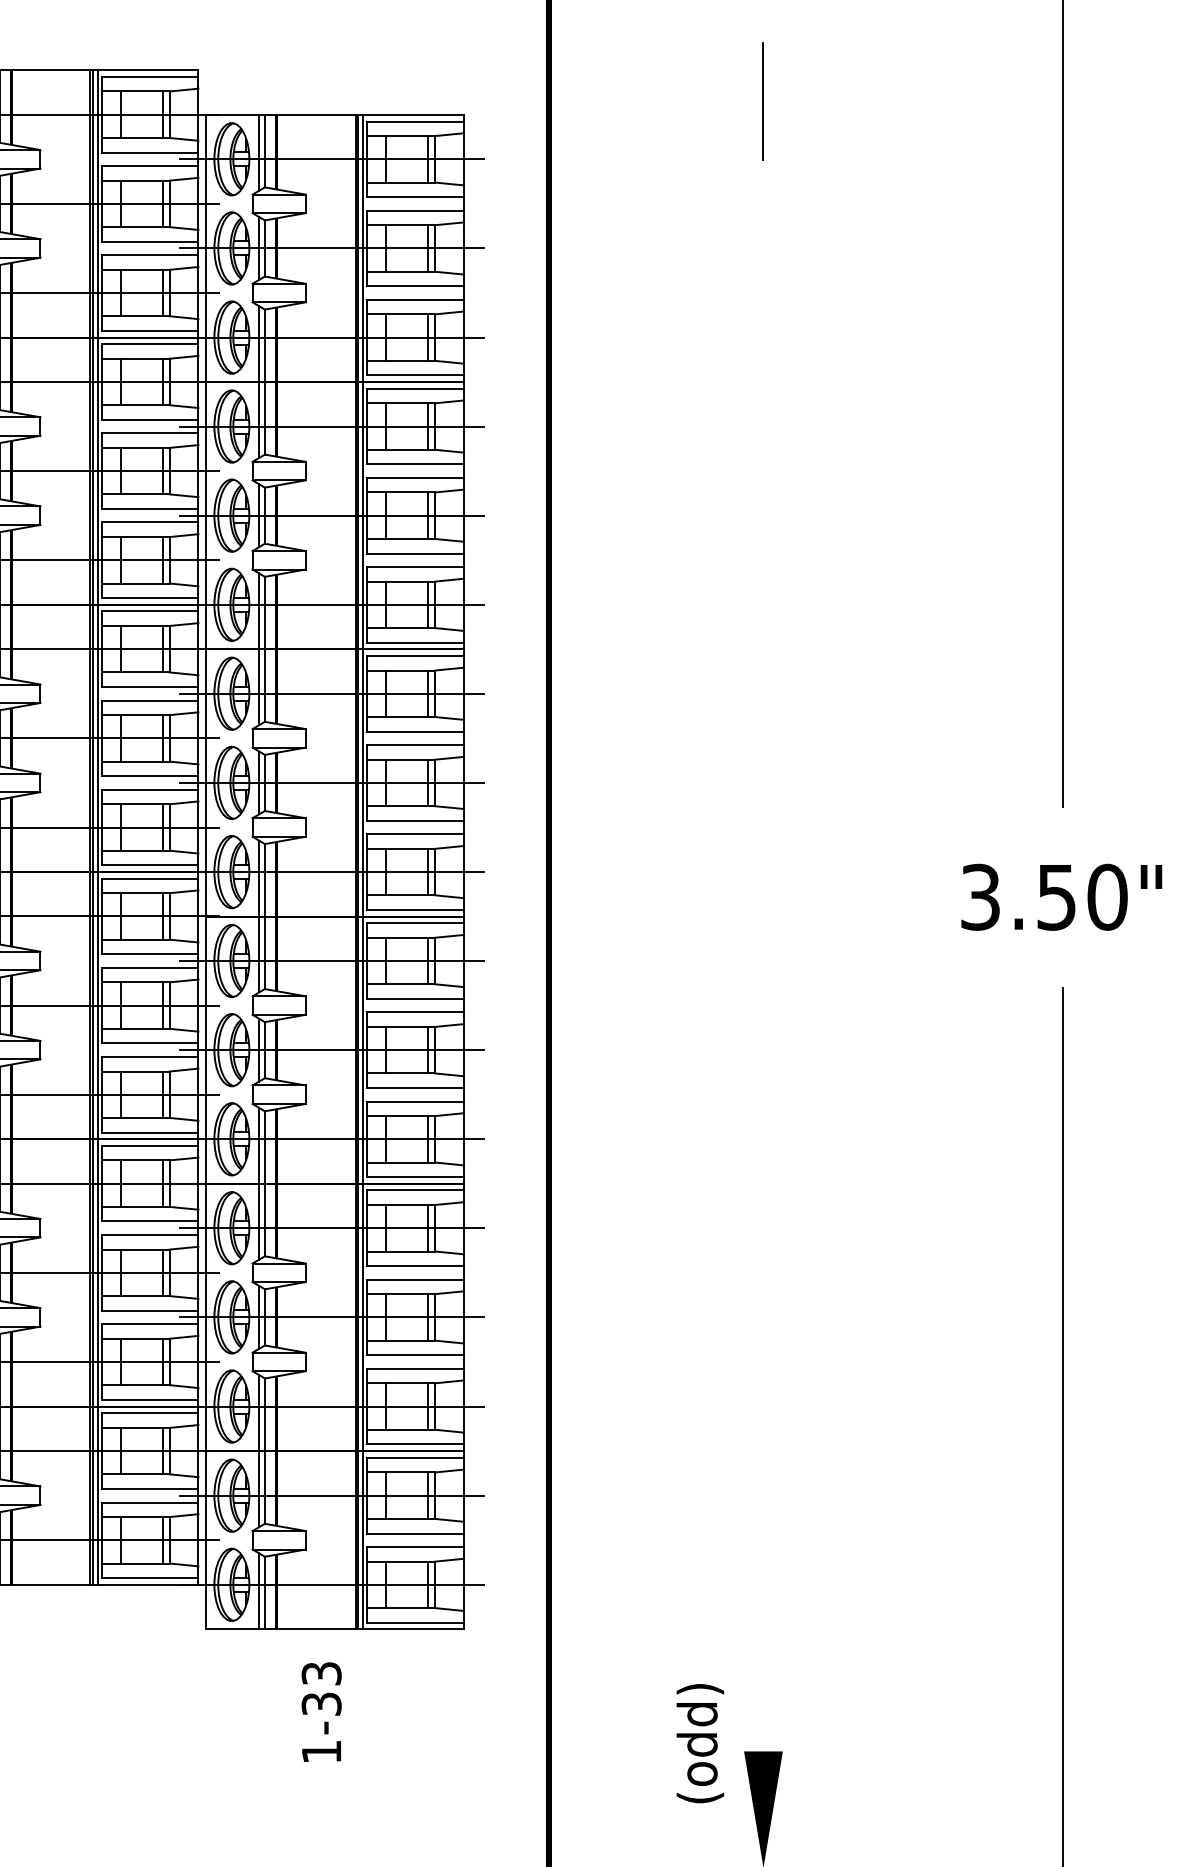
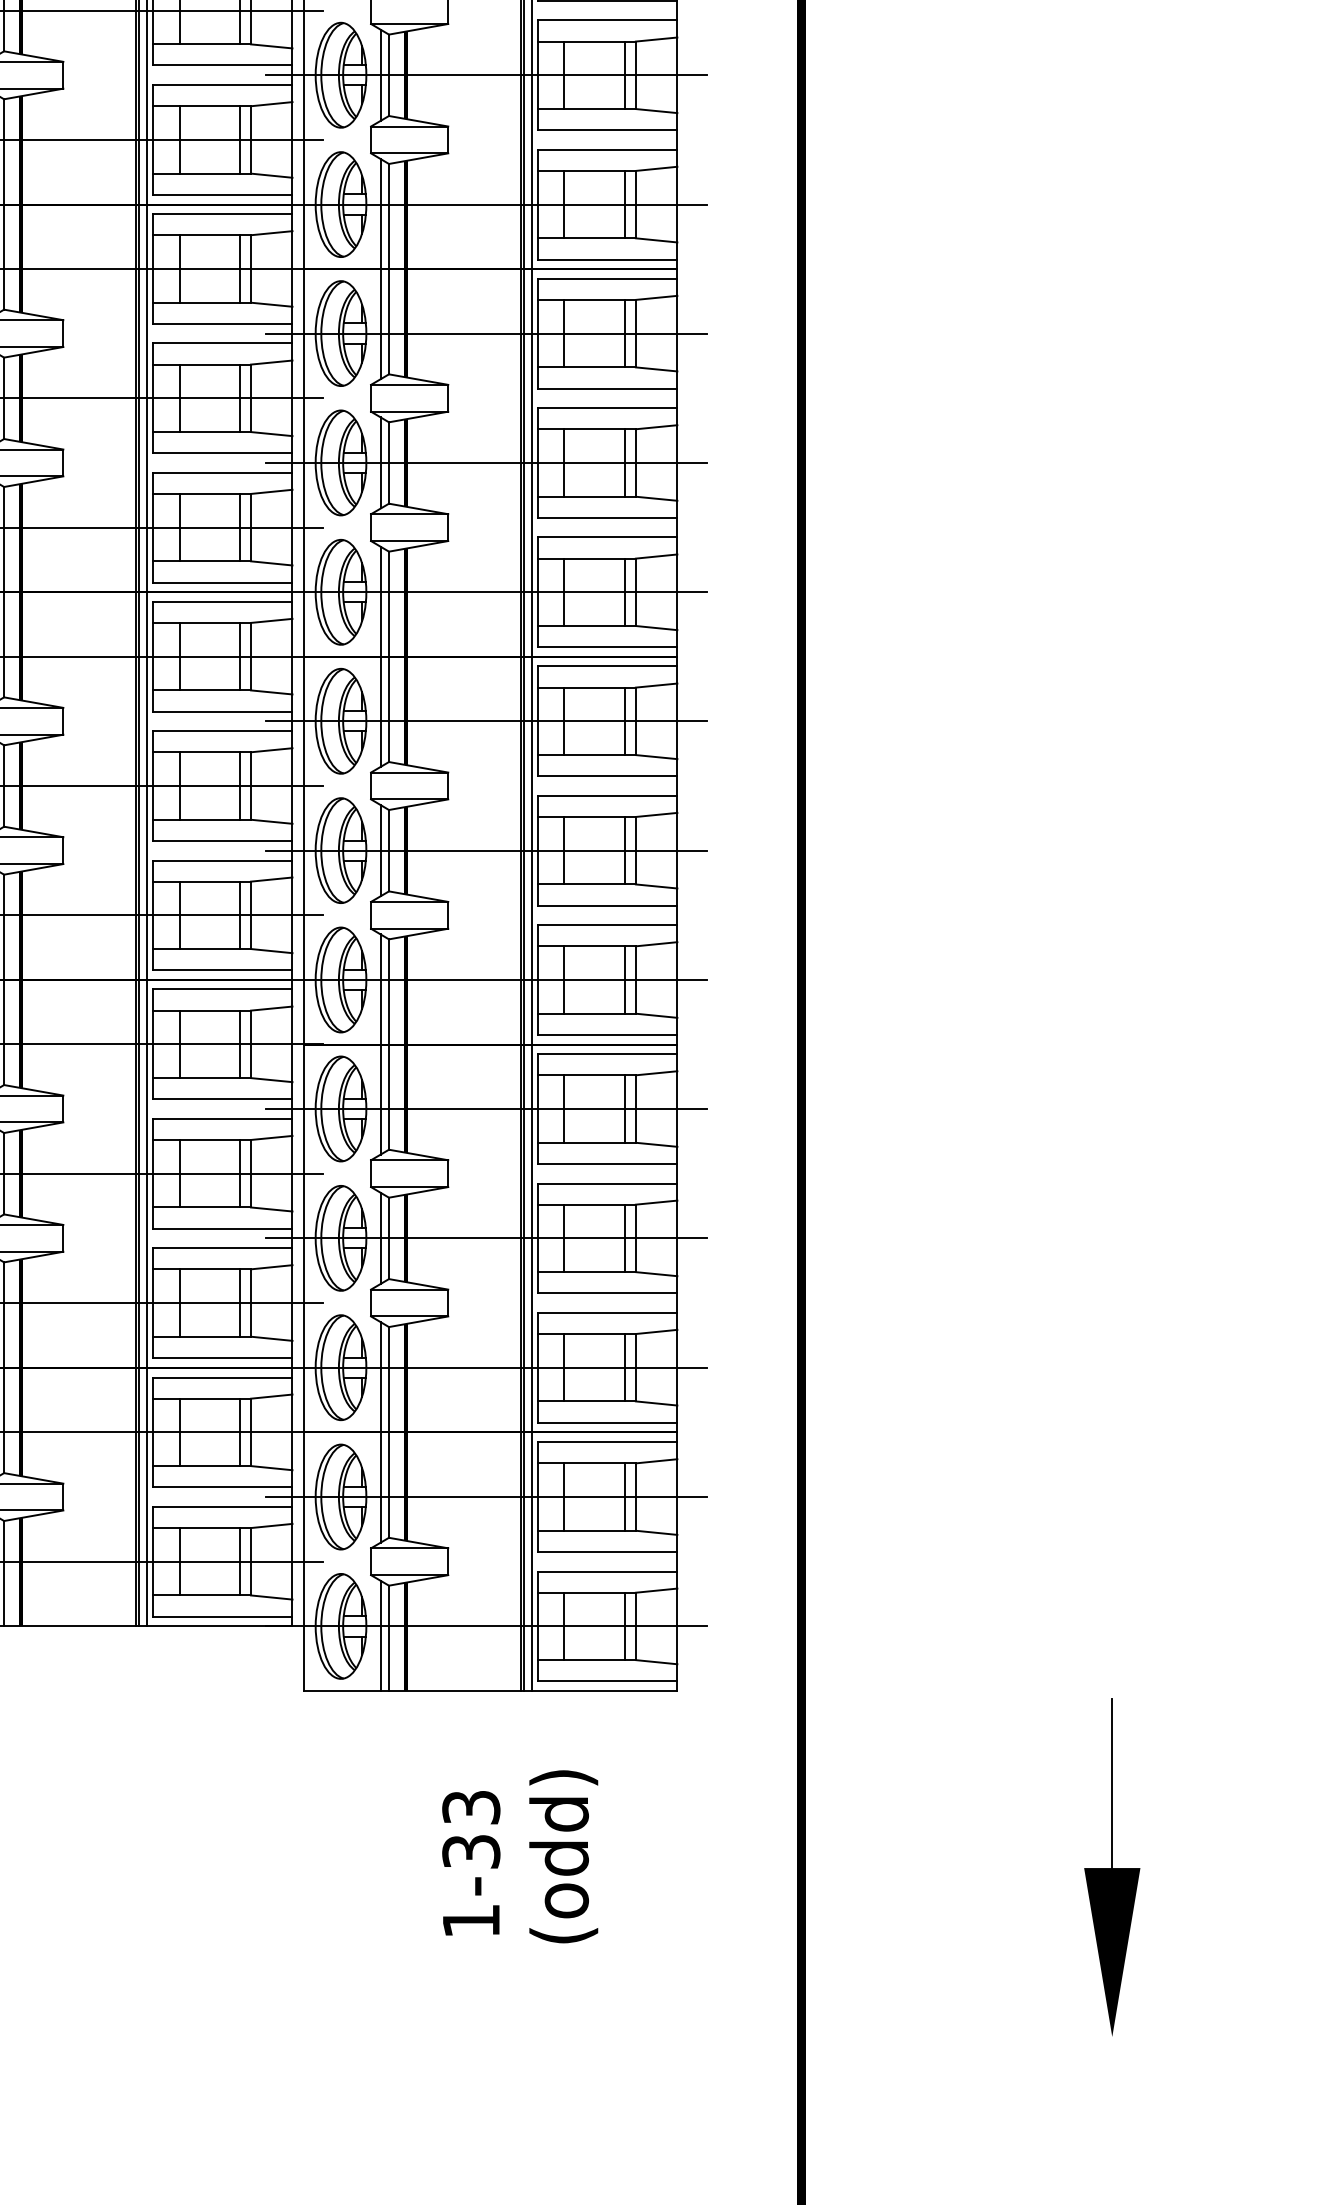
line: (763, 1692) -> (1112, 1782), added
text: (321, 1711) -> (471, 1862), moved
text: (700, 1743) -> (563, 1856), moved

